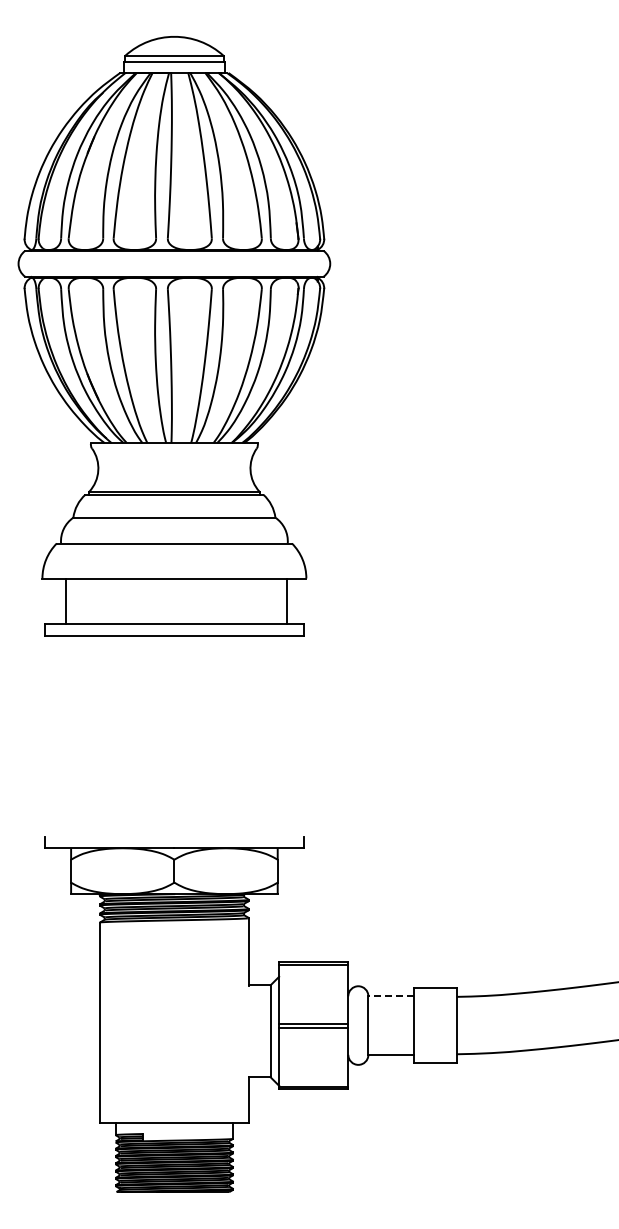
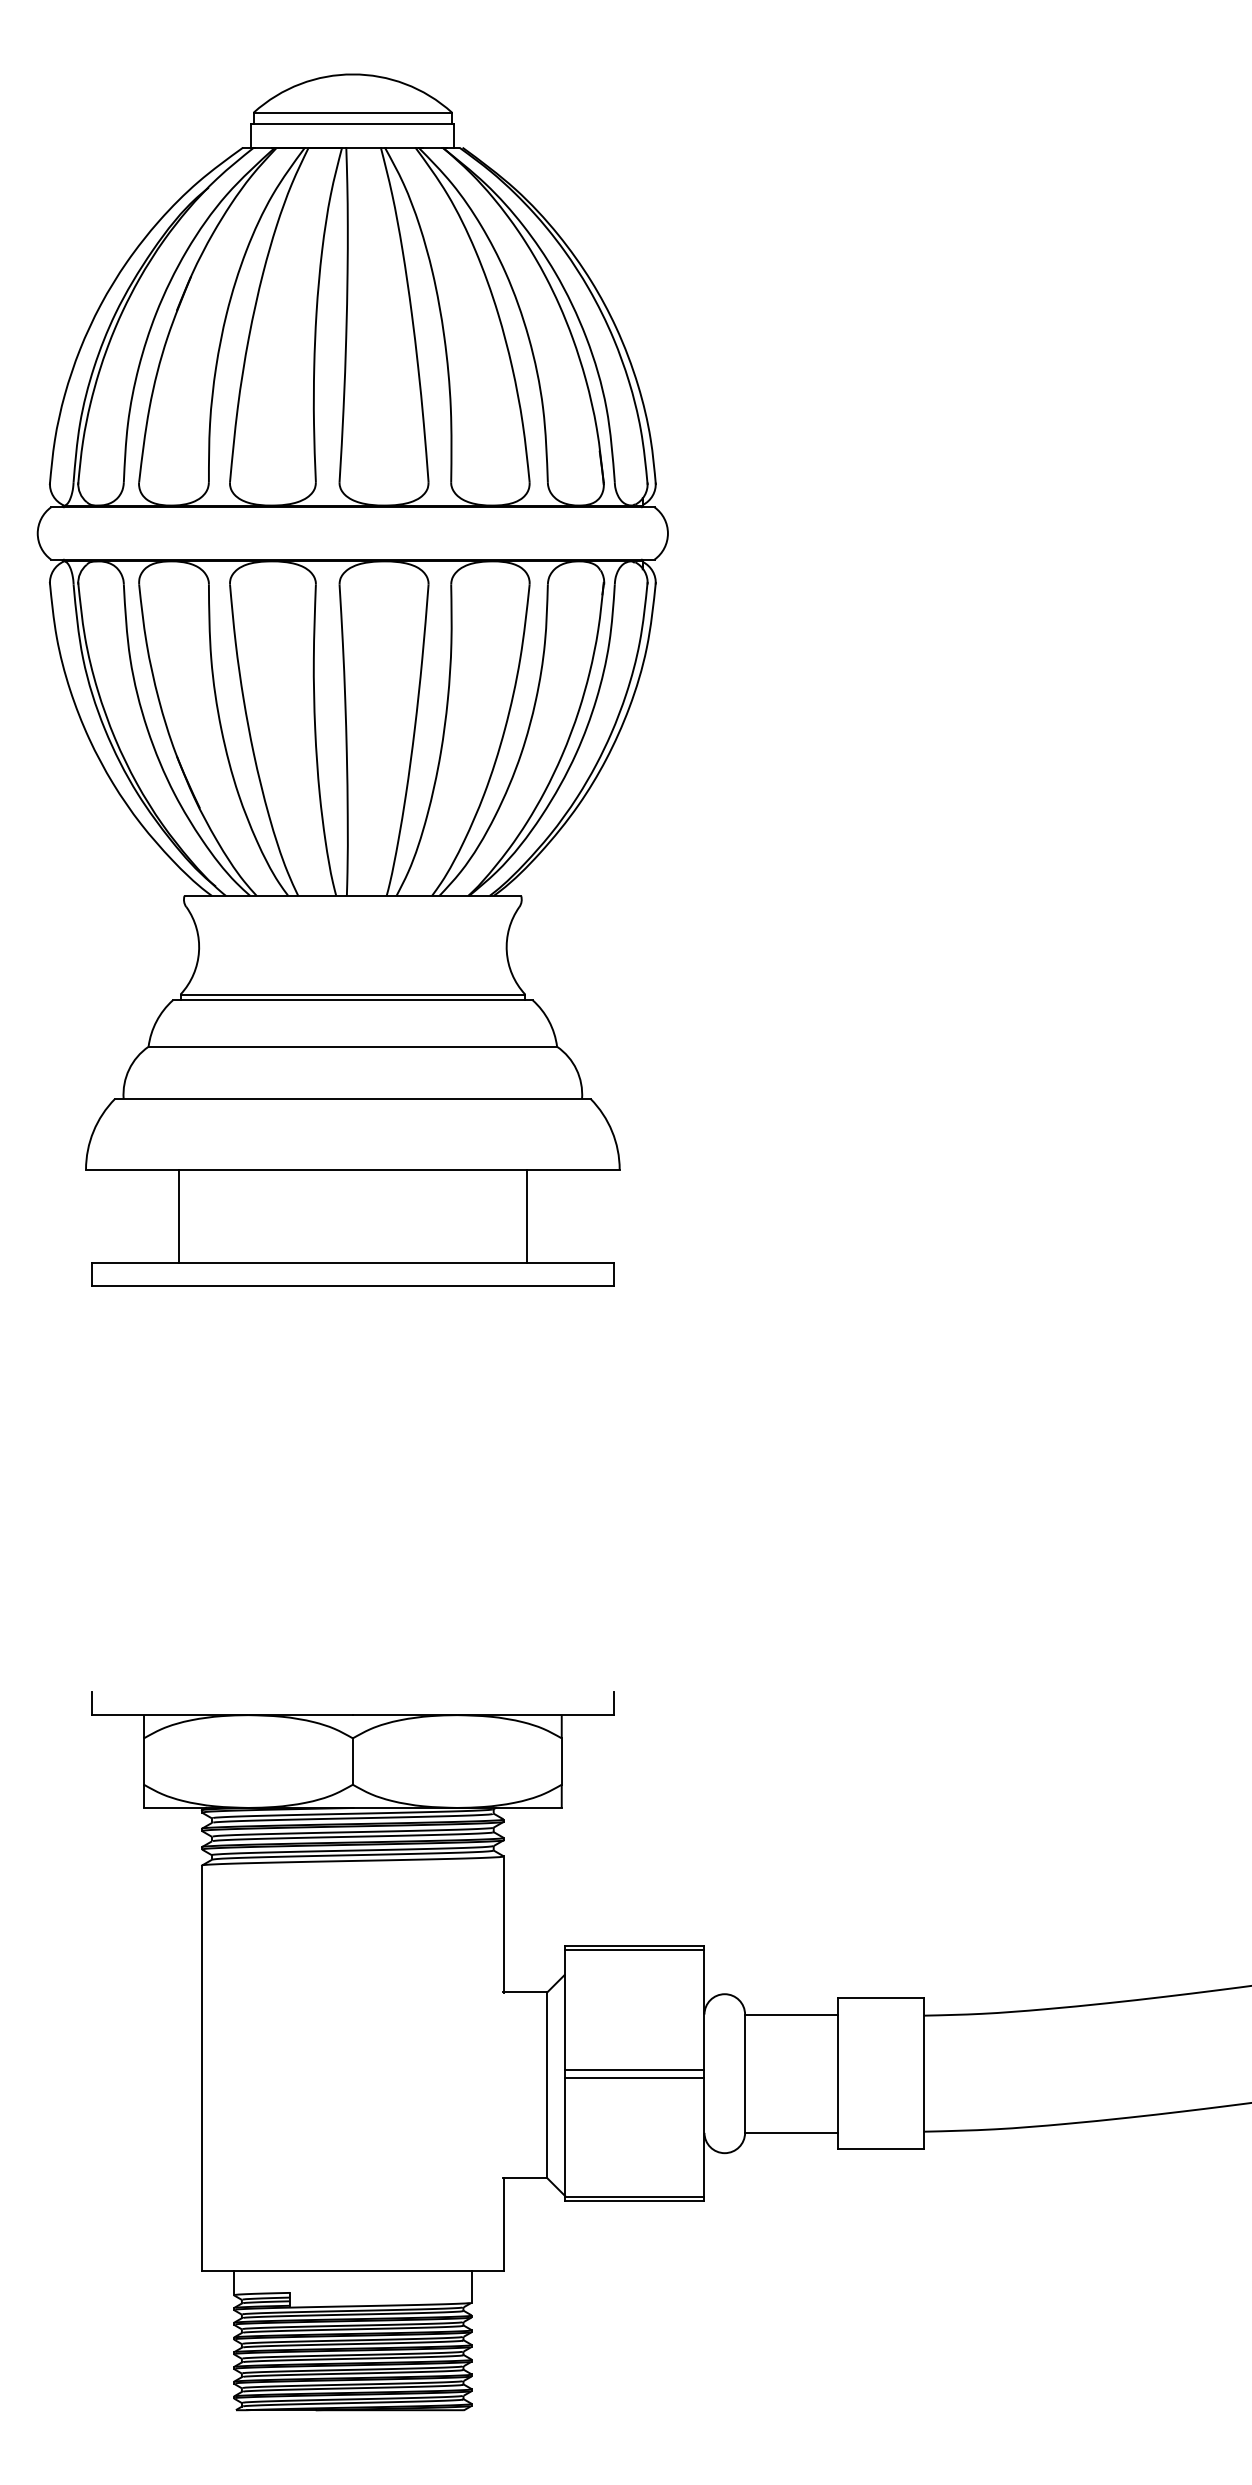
line: (66, 601) -> (179, 1216), moved
line: (286, 601) -> (526, 1216), moved
line: (391, 996) -> (791, 2014), dashed -> solid

